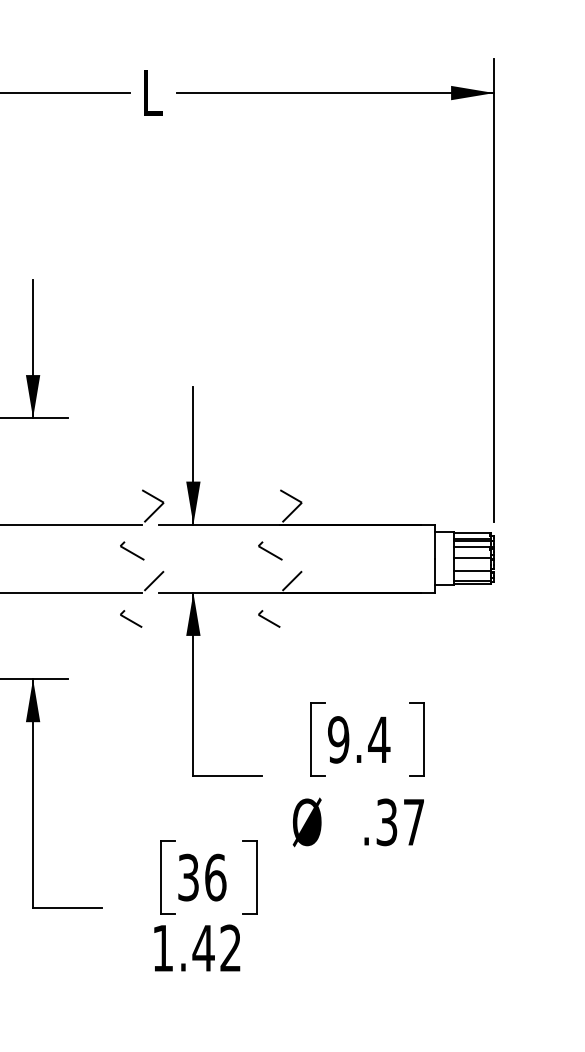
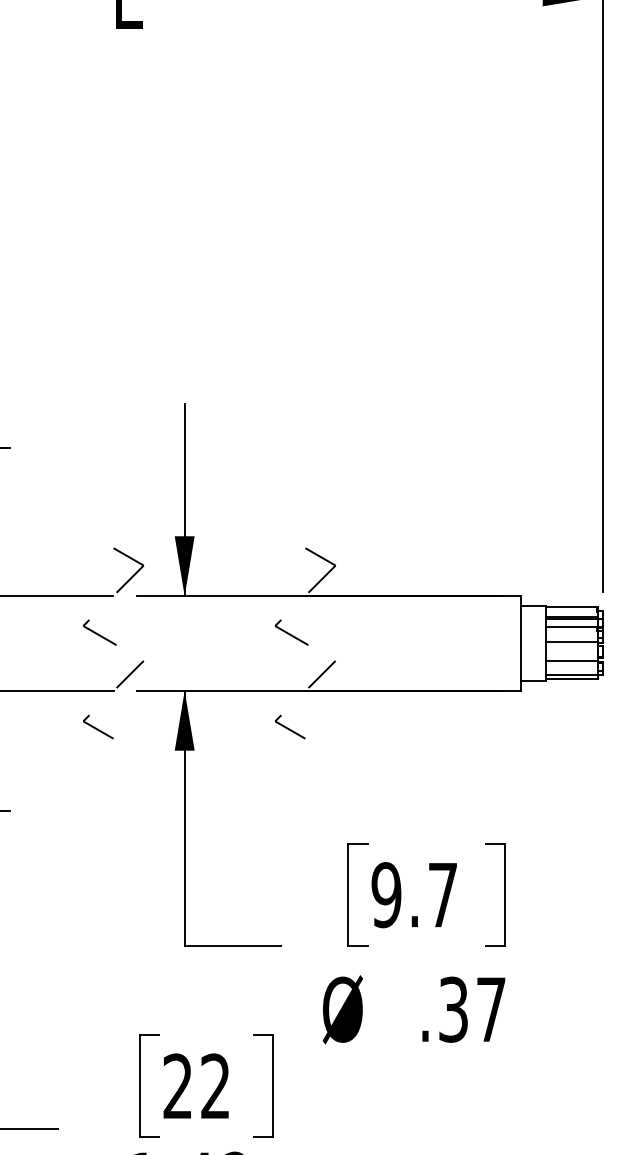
text: (379, 739) -> (443, 894), 9.4 -> 9.7
text: (202, 877) -> (197, 1086), 36 -> 22

